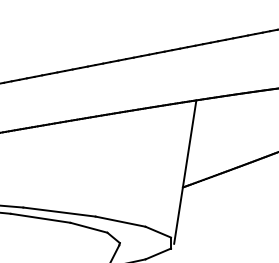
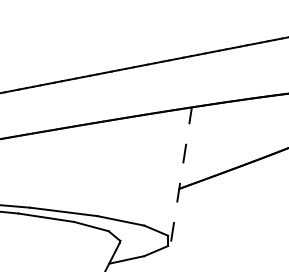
line: (185, 172) -> (181, 174), solid -> dashed

